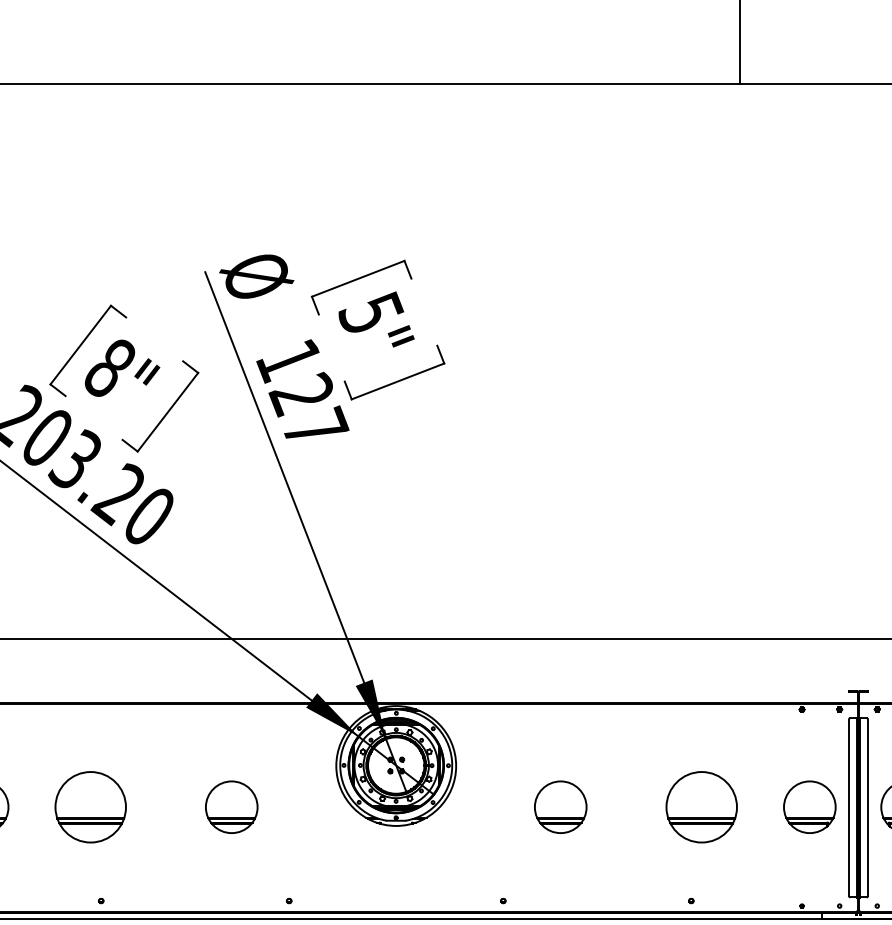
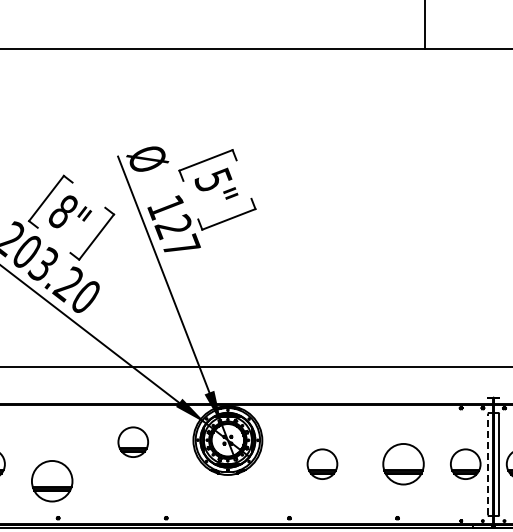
part: (230, 805) -> (132, 441), moved
part: (91, 807) -> (52, 481), moved
line: (849, 807) -> (488, 464), solid -> dashed

